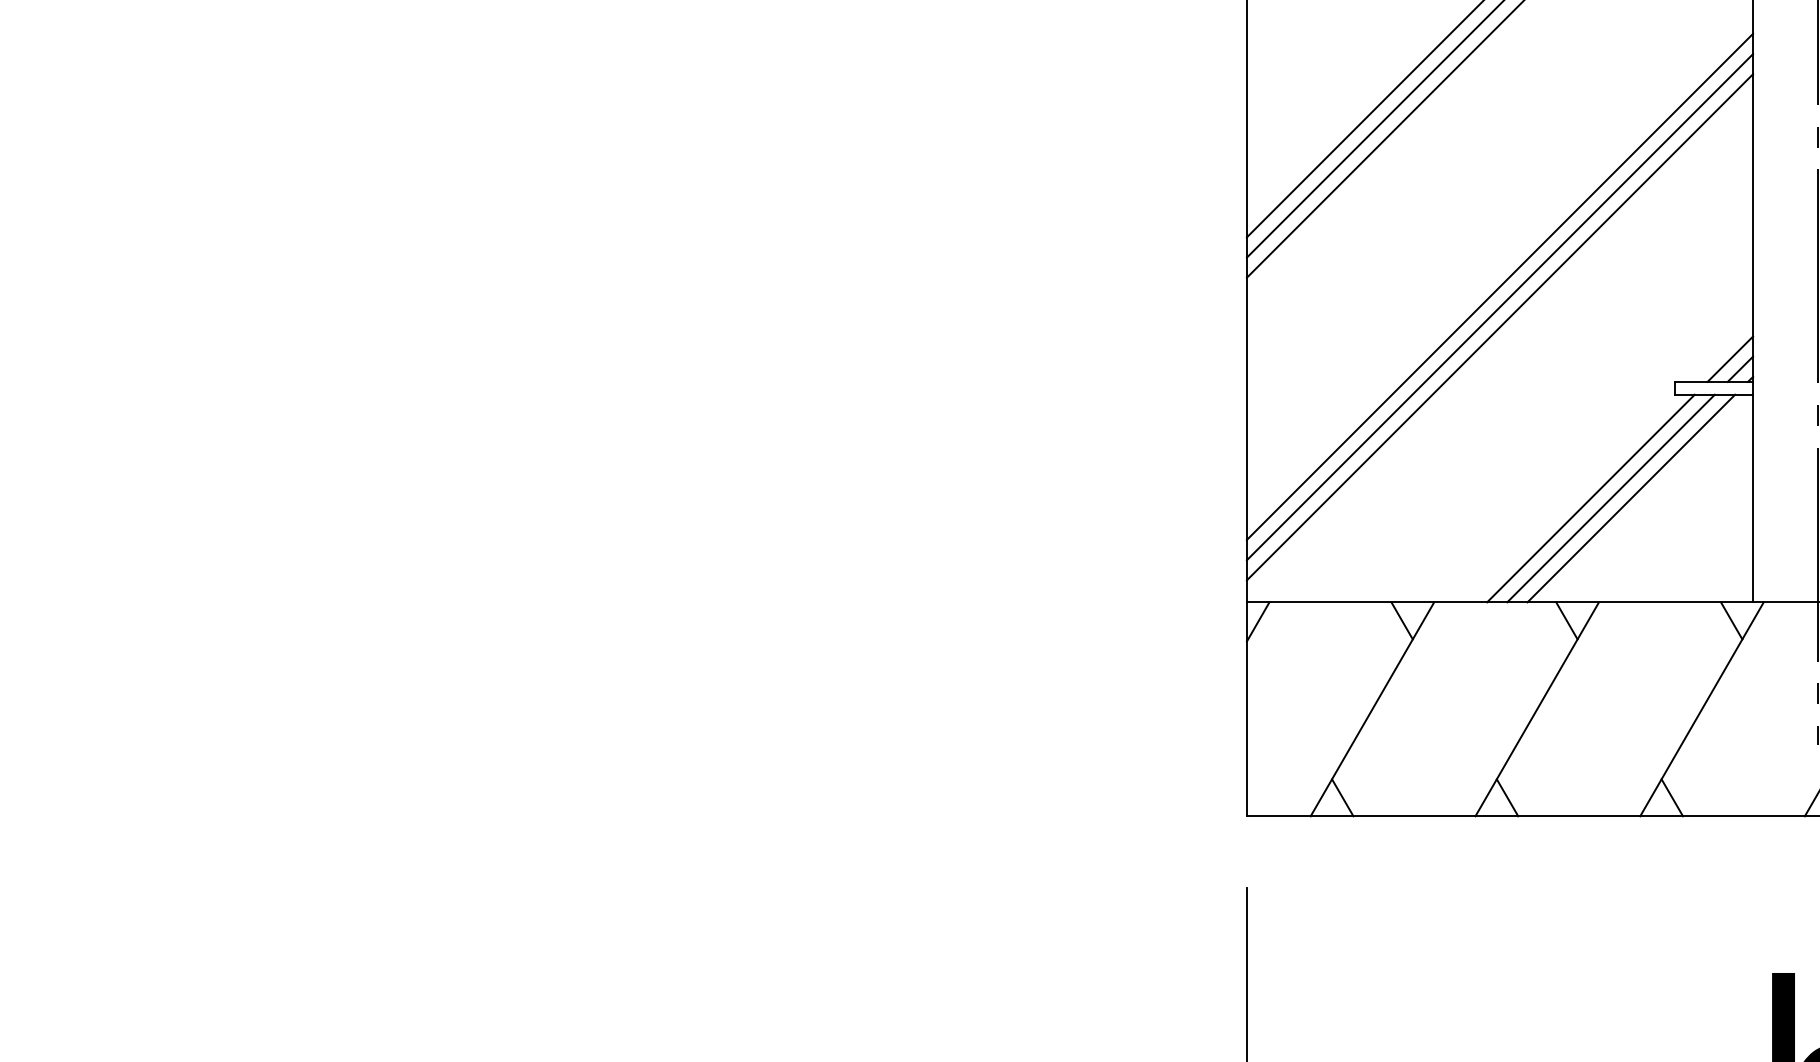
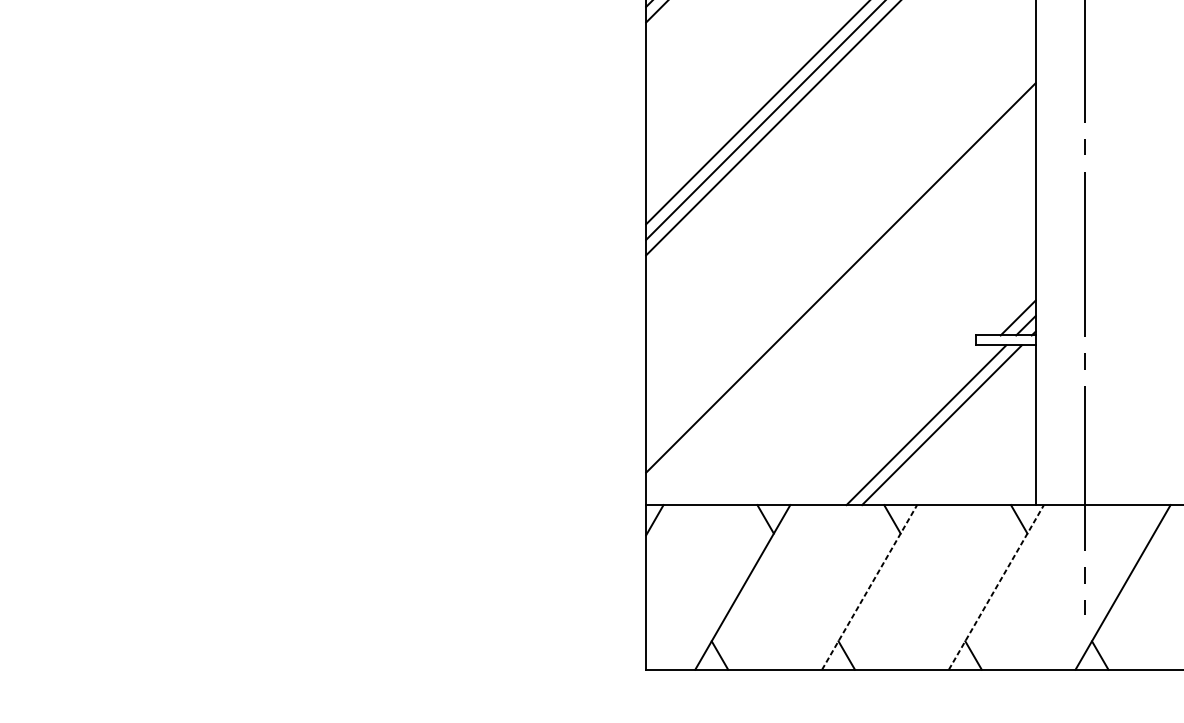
line: (1499, 286) -> (840, 262), removed
line: (1499, 327) -> (840, 293), removed
line: (1590, 498) -> (910, 425), removed
line: (1537, 709) -> (869, 587), solid -> dashed
line: (1702, 709) -> (996, 587), solid -> dashed

